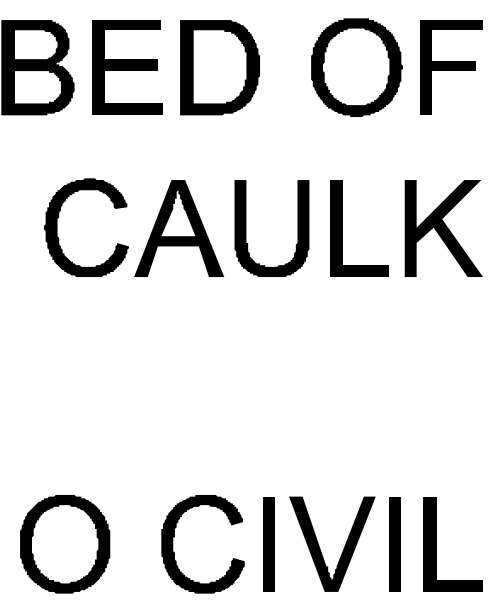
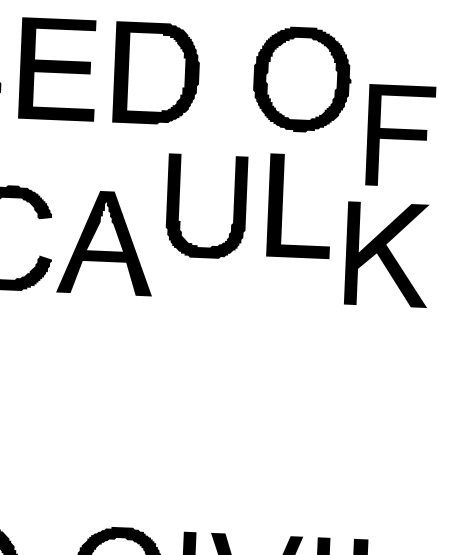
part: (451, 67) -> (400, 135), moved
part: (246, 228) -> (179, 205), moved
part: (342, 228) -> (281, 205), moved

